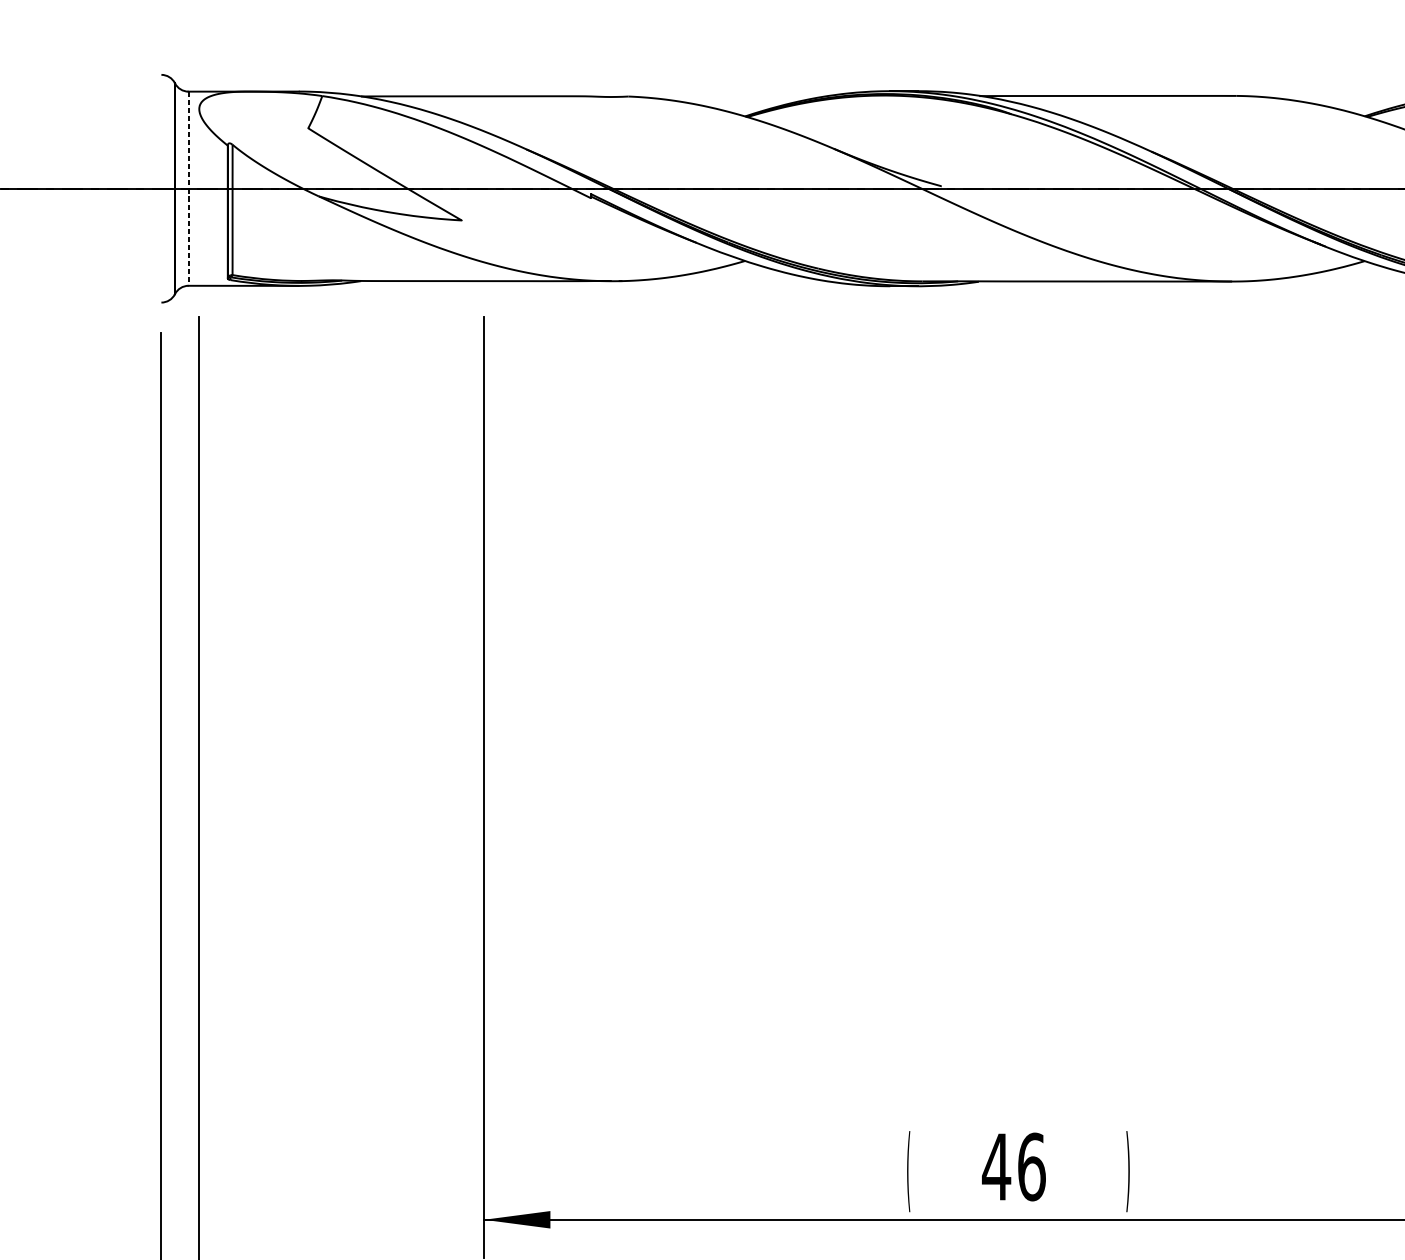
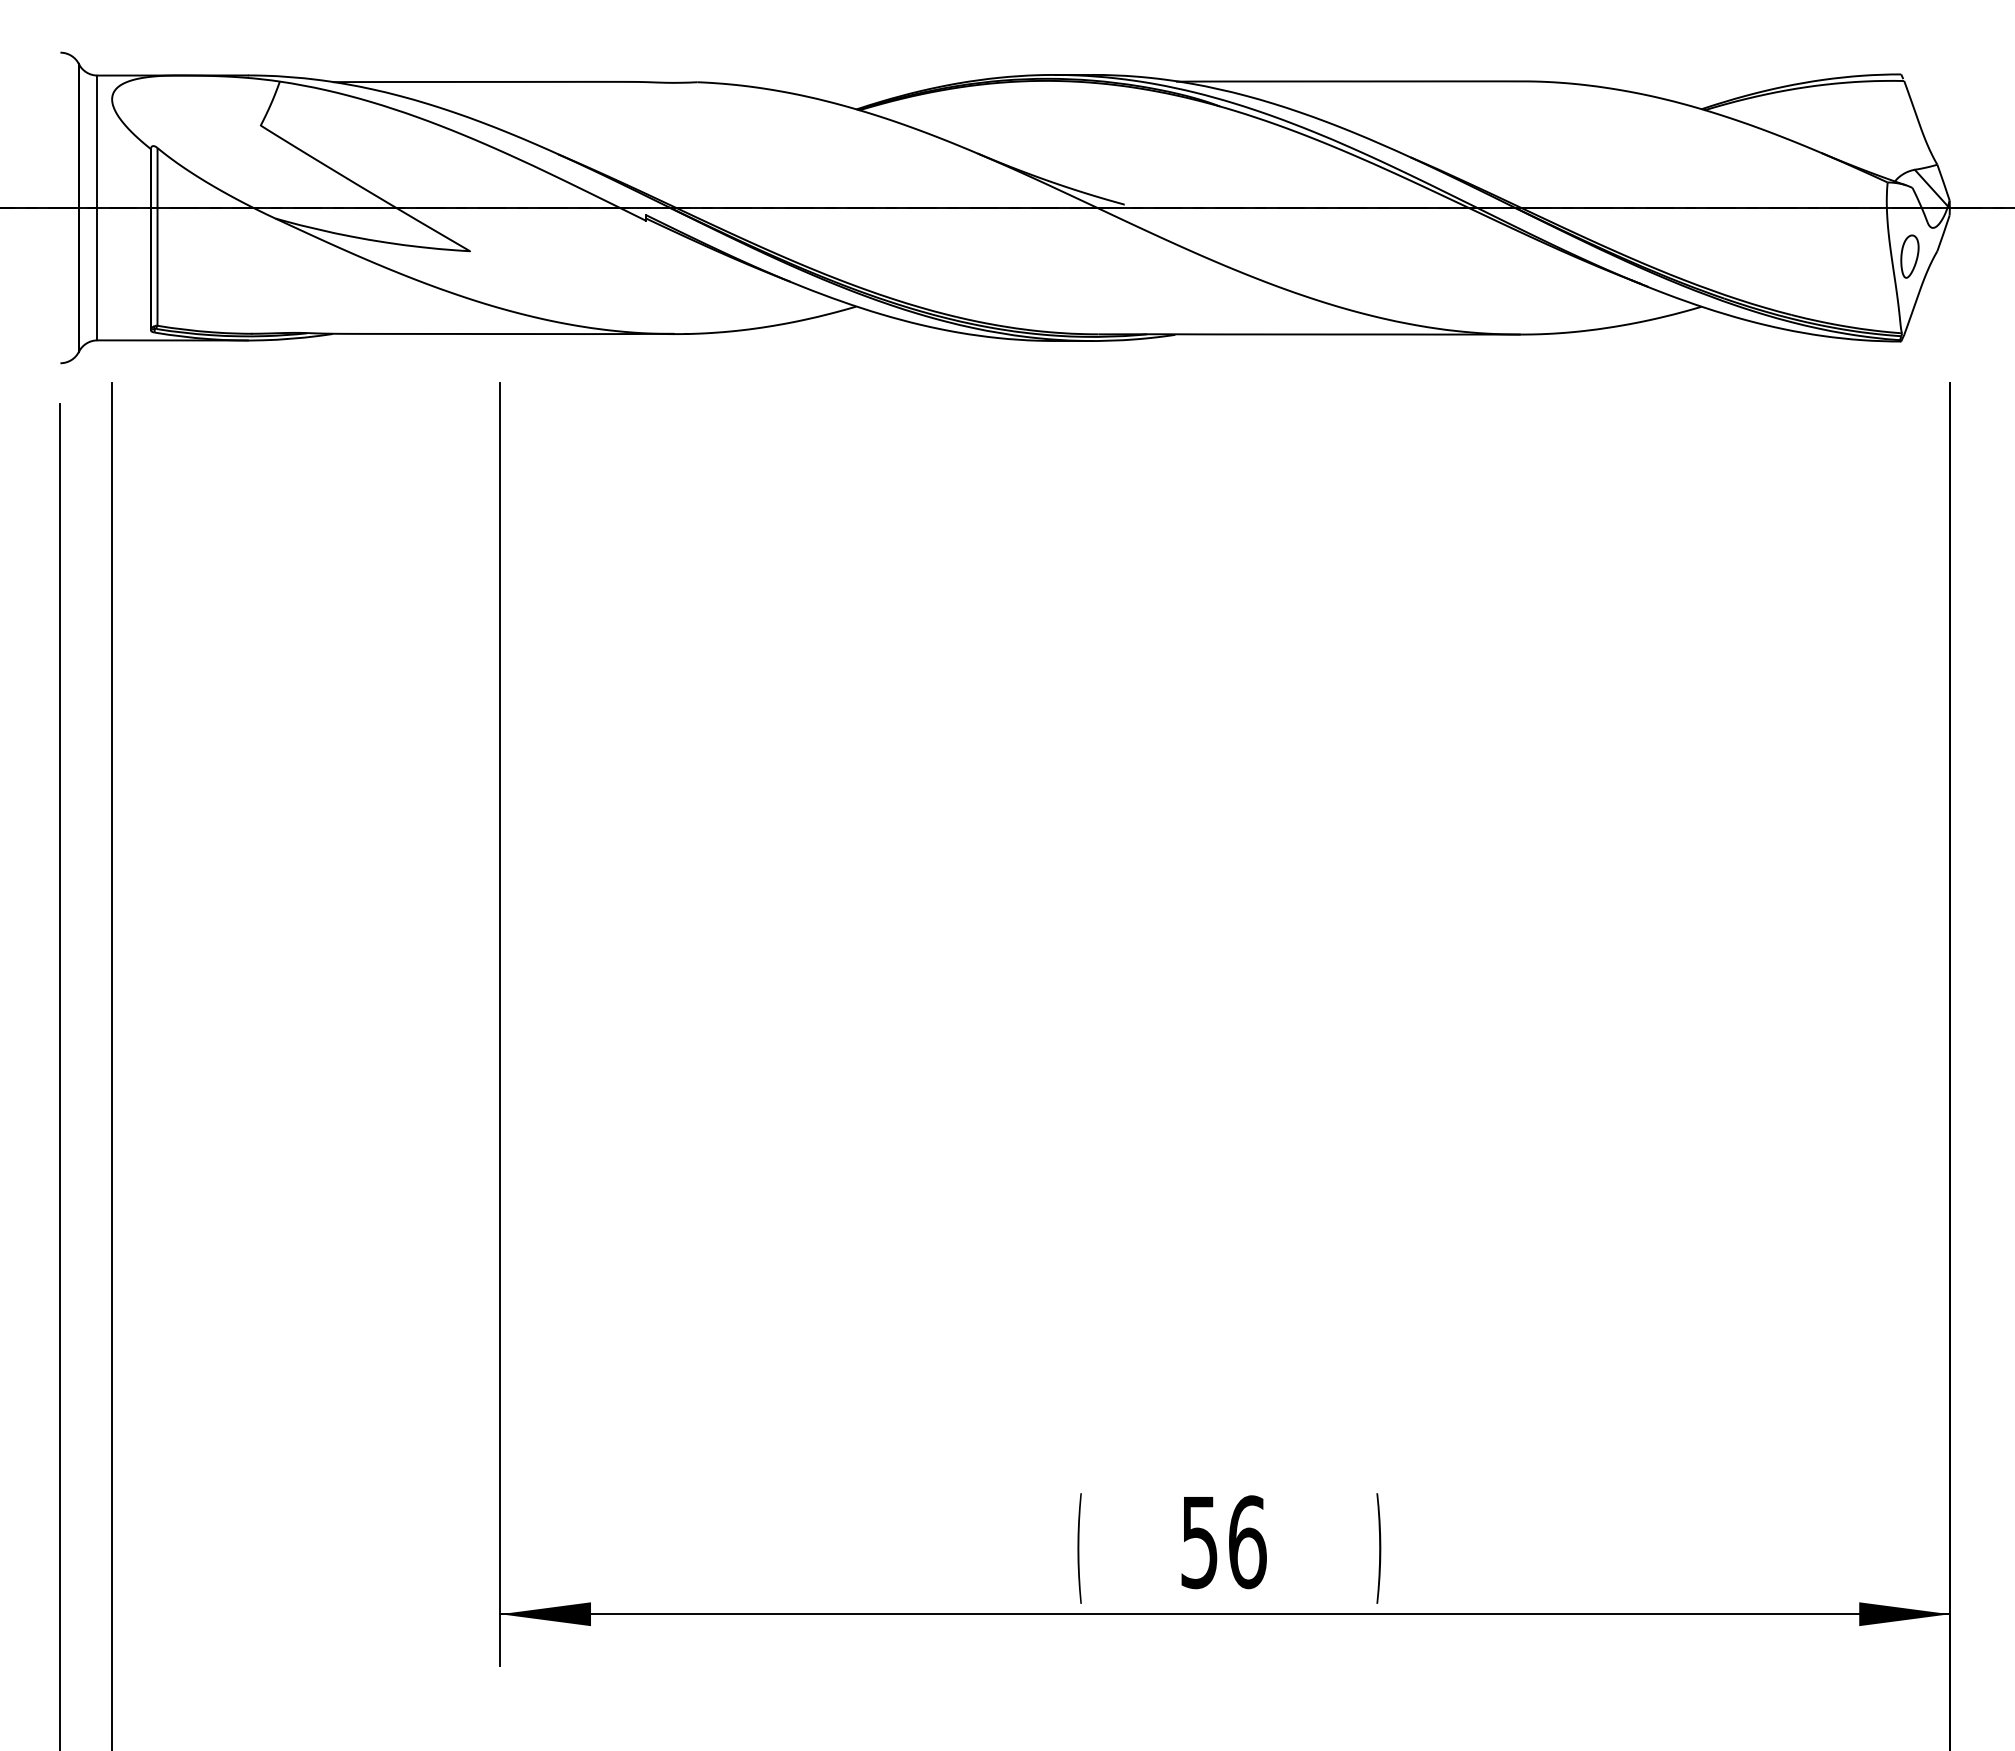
line: (188, 189) -> (97, 208), dashed -> solid
text: (996, 1167) -> (1199, 1543), 46 -> 56

